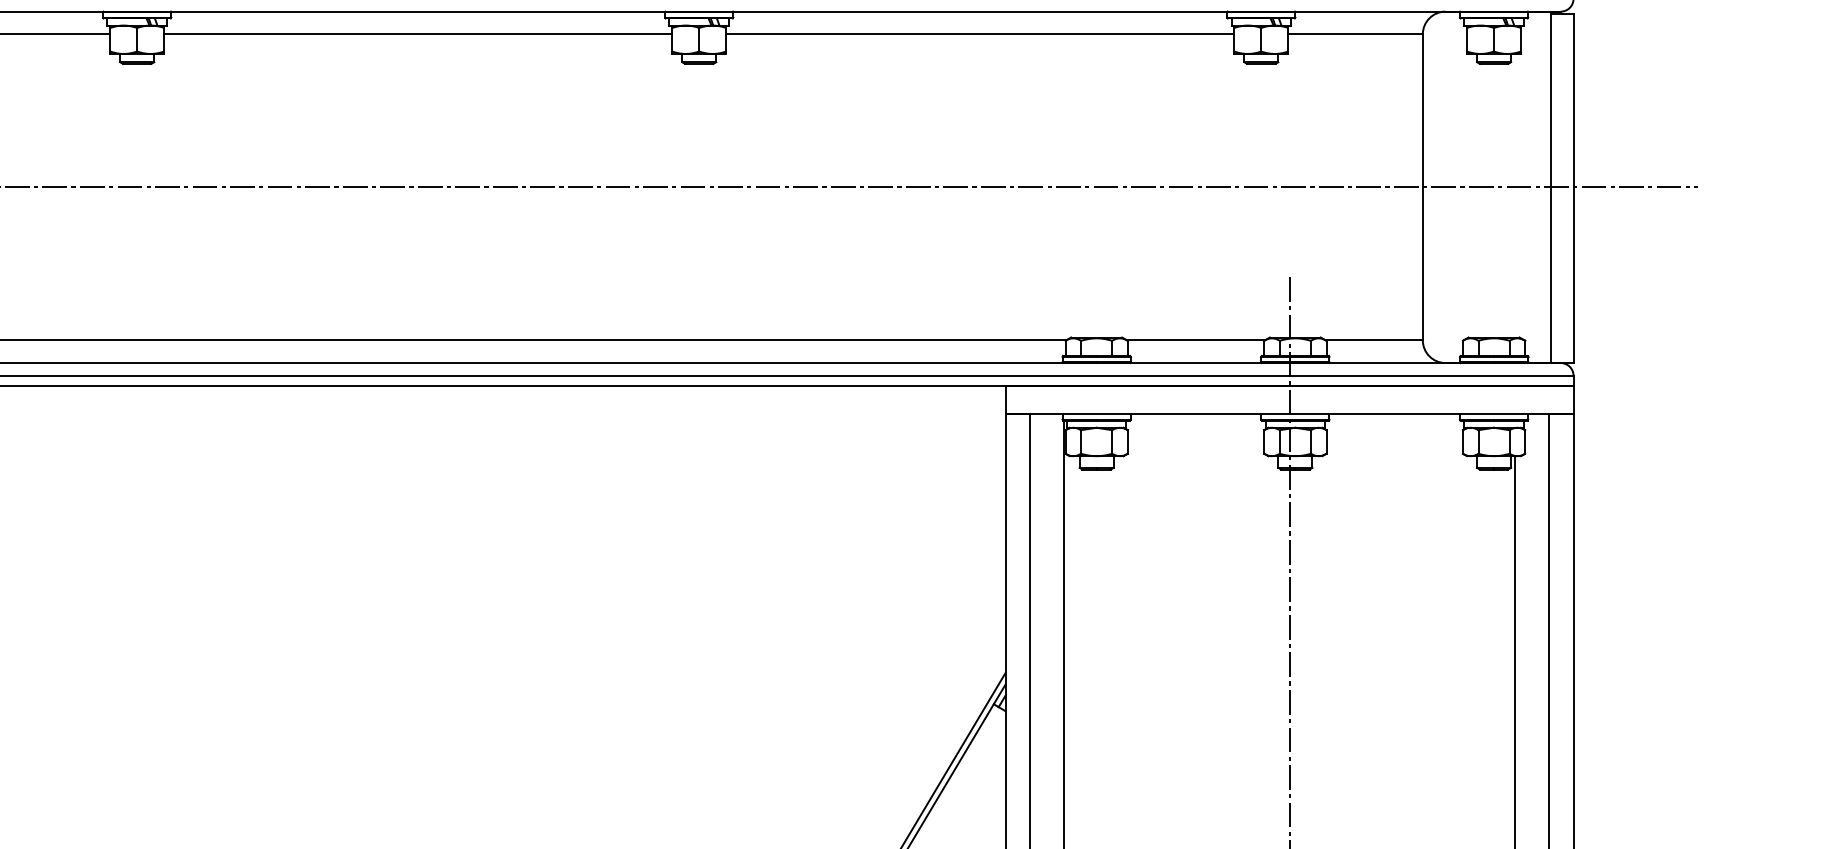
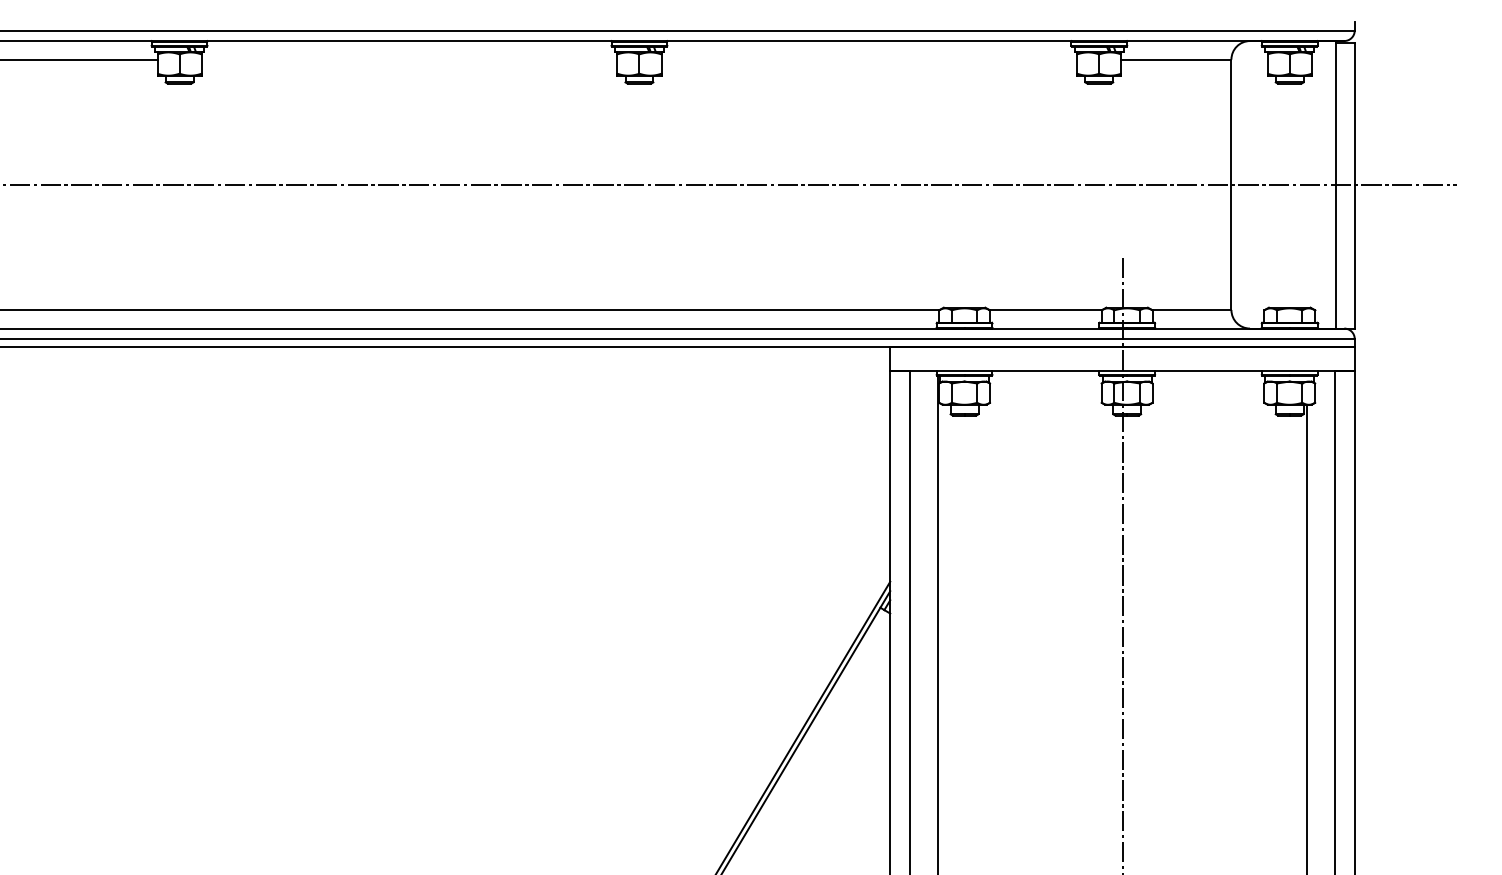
line: (418, 34) -> (409, 59), removed
line: (980, 34) -> (869, 59), removed

